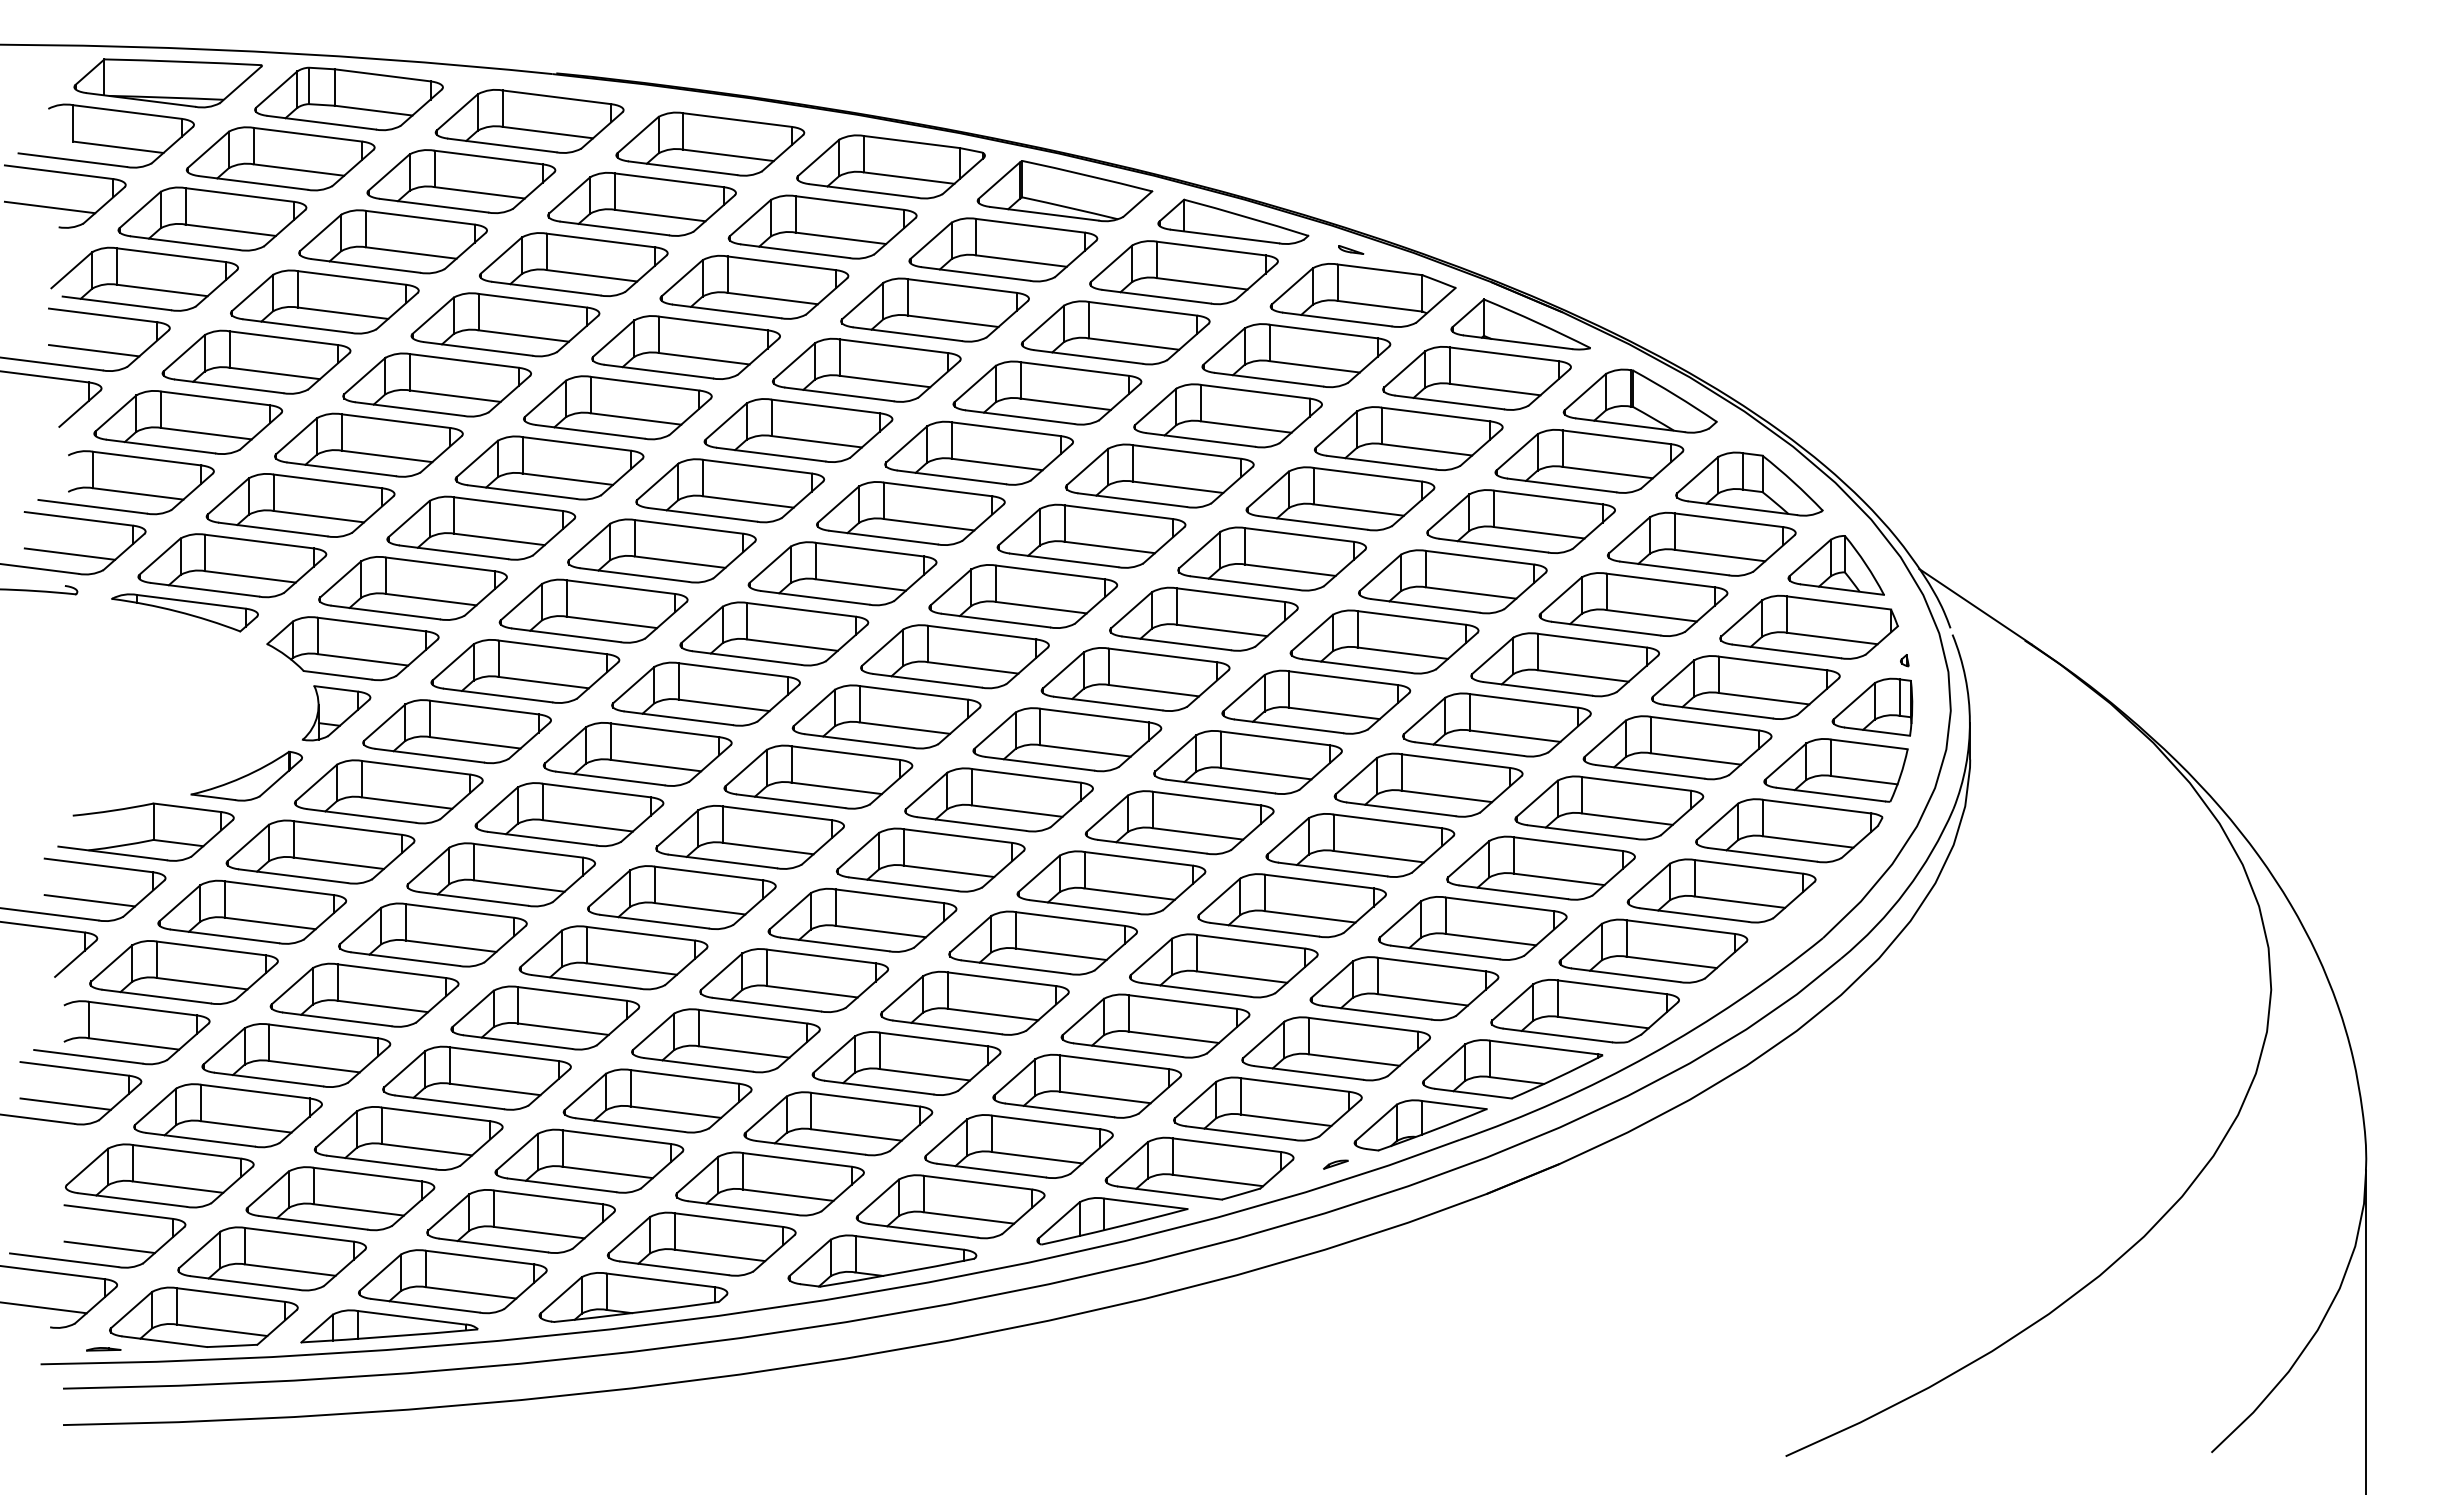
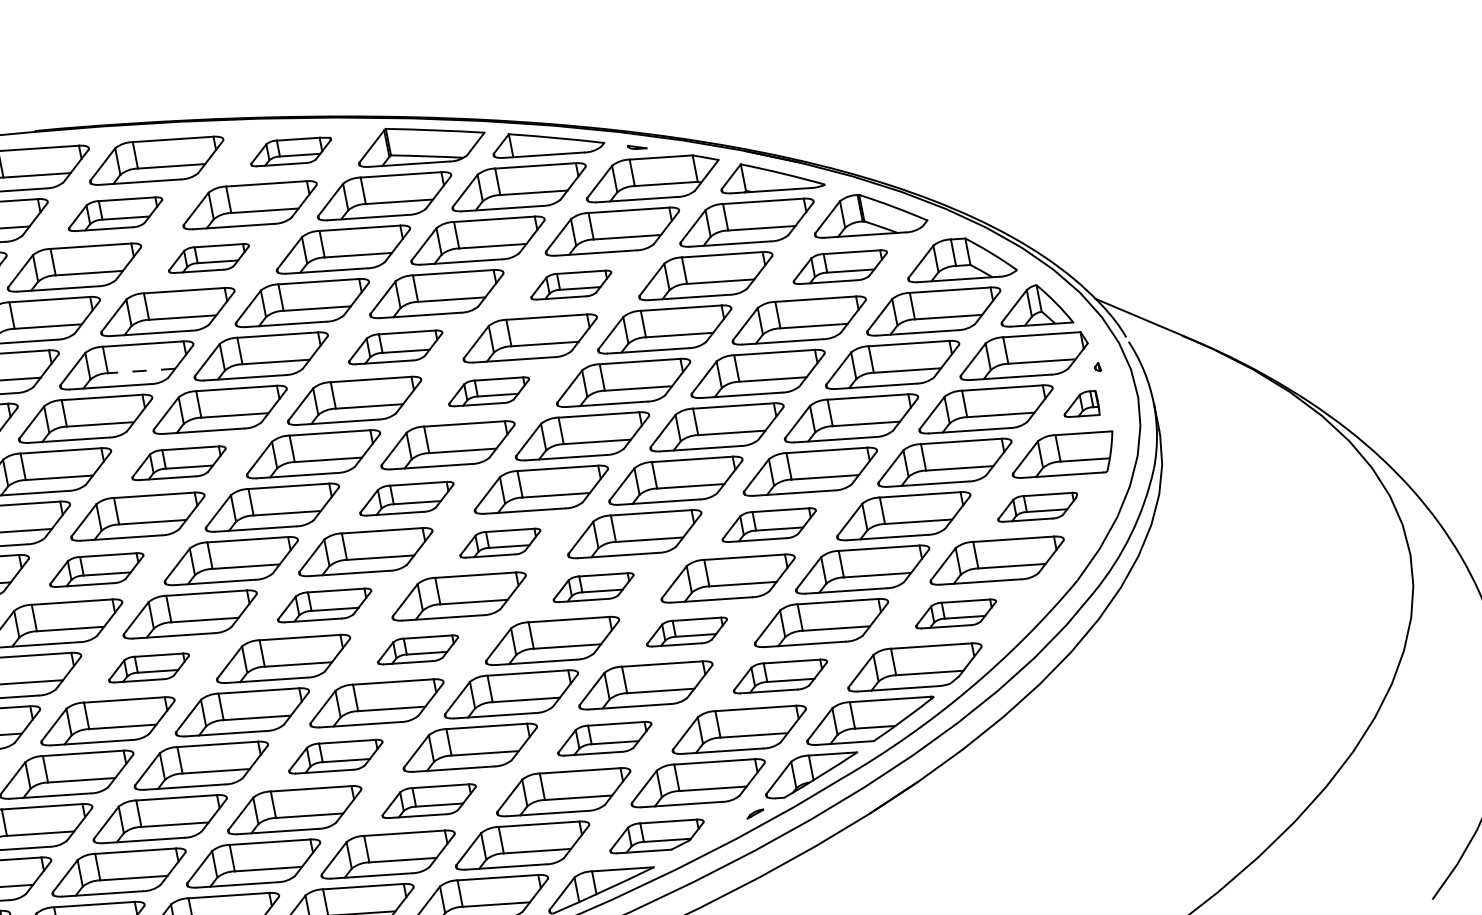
part: (890, 166) -> (290, 151), size x0.6
part: (641, 204) -> (115, 214), size x0.7
part: (754, 286) -> (208, 257), size x0.6
part: (1227, 415) -> (570, 284), size x0.6
line: (636, 419) -> (141, 371), solid -> dashed
part: (978, 452) -> (395, 346), size x0.7
part: (1589, 461) -> (840, 267), size x0.7
part: (1091, 535) -> (488, 391), size x0.6
part: (661, 550) -> (178, 462), size x0.7
part: (954, 656) -> (406, 498), size x0.7
part: (525, 671) -> (96, 570), size x0.7
part: (1872, 706) -> (1080, 405), size x0.6
part: (1067, 739) -> (500, 542), size x0.6
part: (818, 776) -> (324, 605), size x0.7
part: (1428, 784) -> (769, 524), size x0.7
part: (569, 814) -> (149, 667), size x0.6
part: (1179, 822) -> (593, 587), size x0.6
part: (1789, 830) -> (1037, 507), size x0.6
part: (930, 859) -> (417, 649), size x0.6
part: (1291, 905) -> (686, 631), size x0.6
part: (1653, 950) -> (956, 613), size x0.6
part: (794, 980) -> (336, 756), size x0.7
part: (1404, 988) -> (780, 676), size x0.7
part: (1155, 1025) -> (604, 738), size x0.7
part: (906, 1063) -> (429, 801), size x0.7
part: (1199, 1168) -> (656, 836), size x0.7

